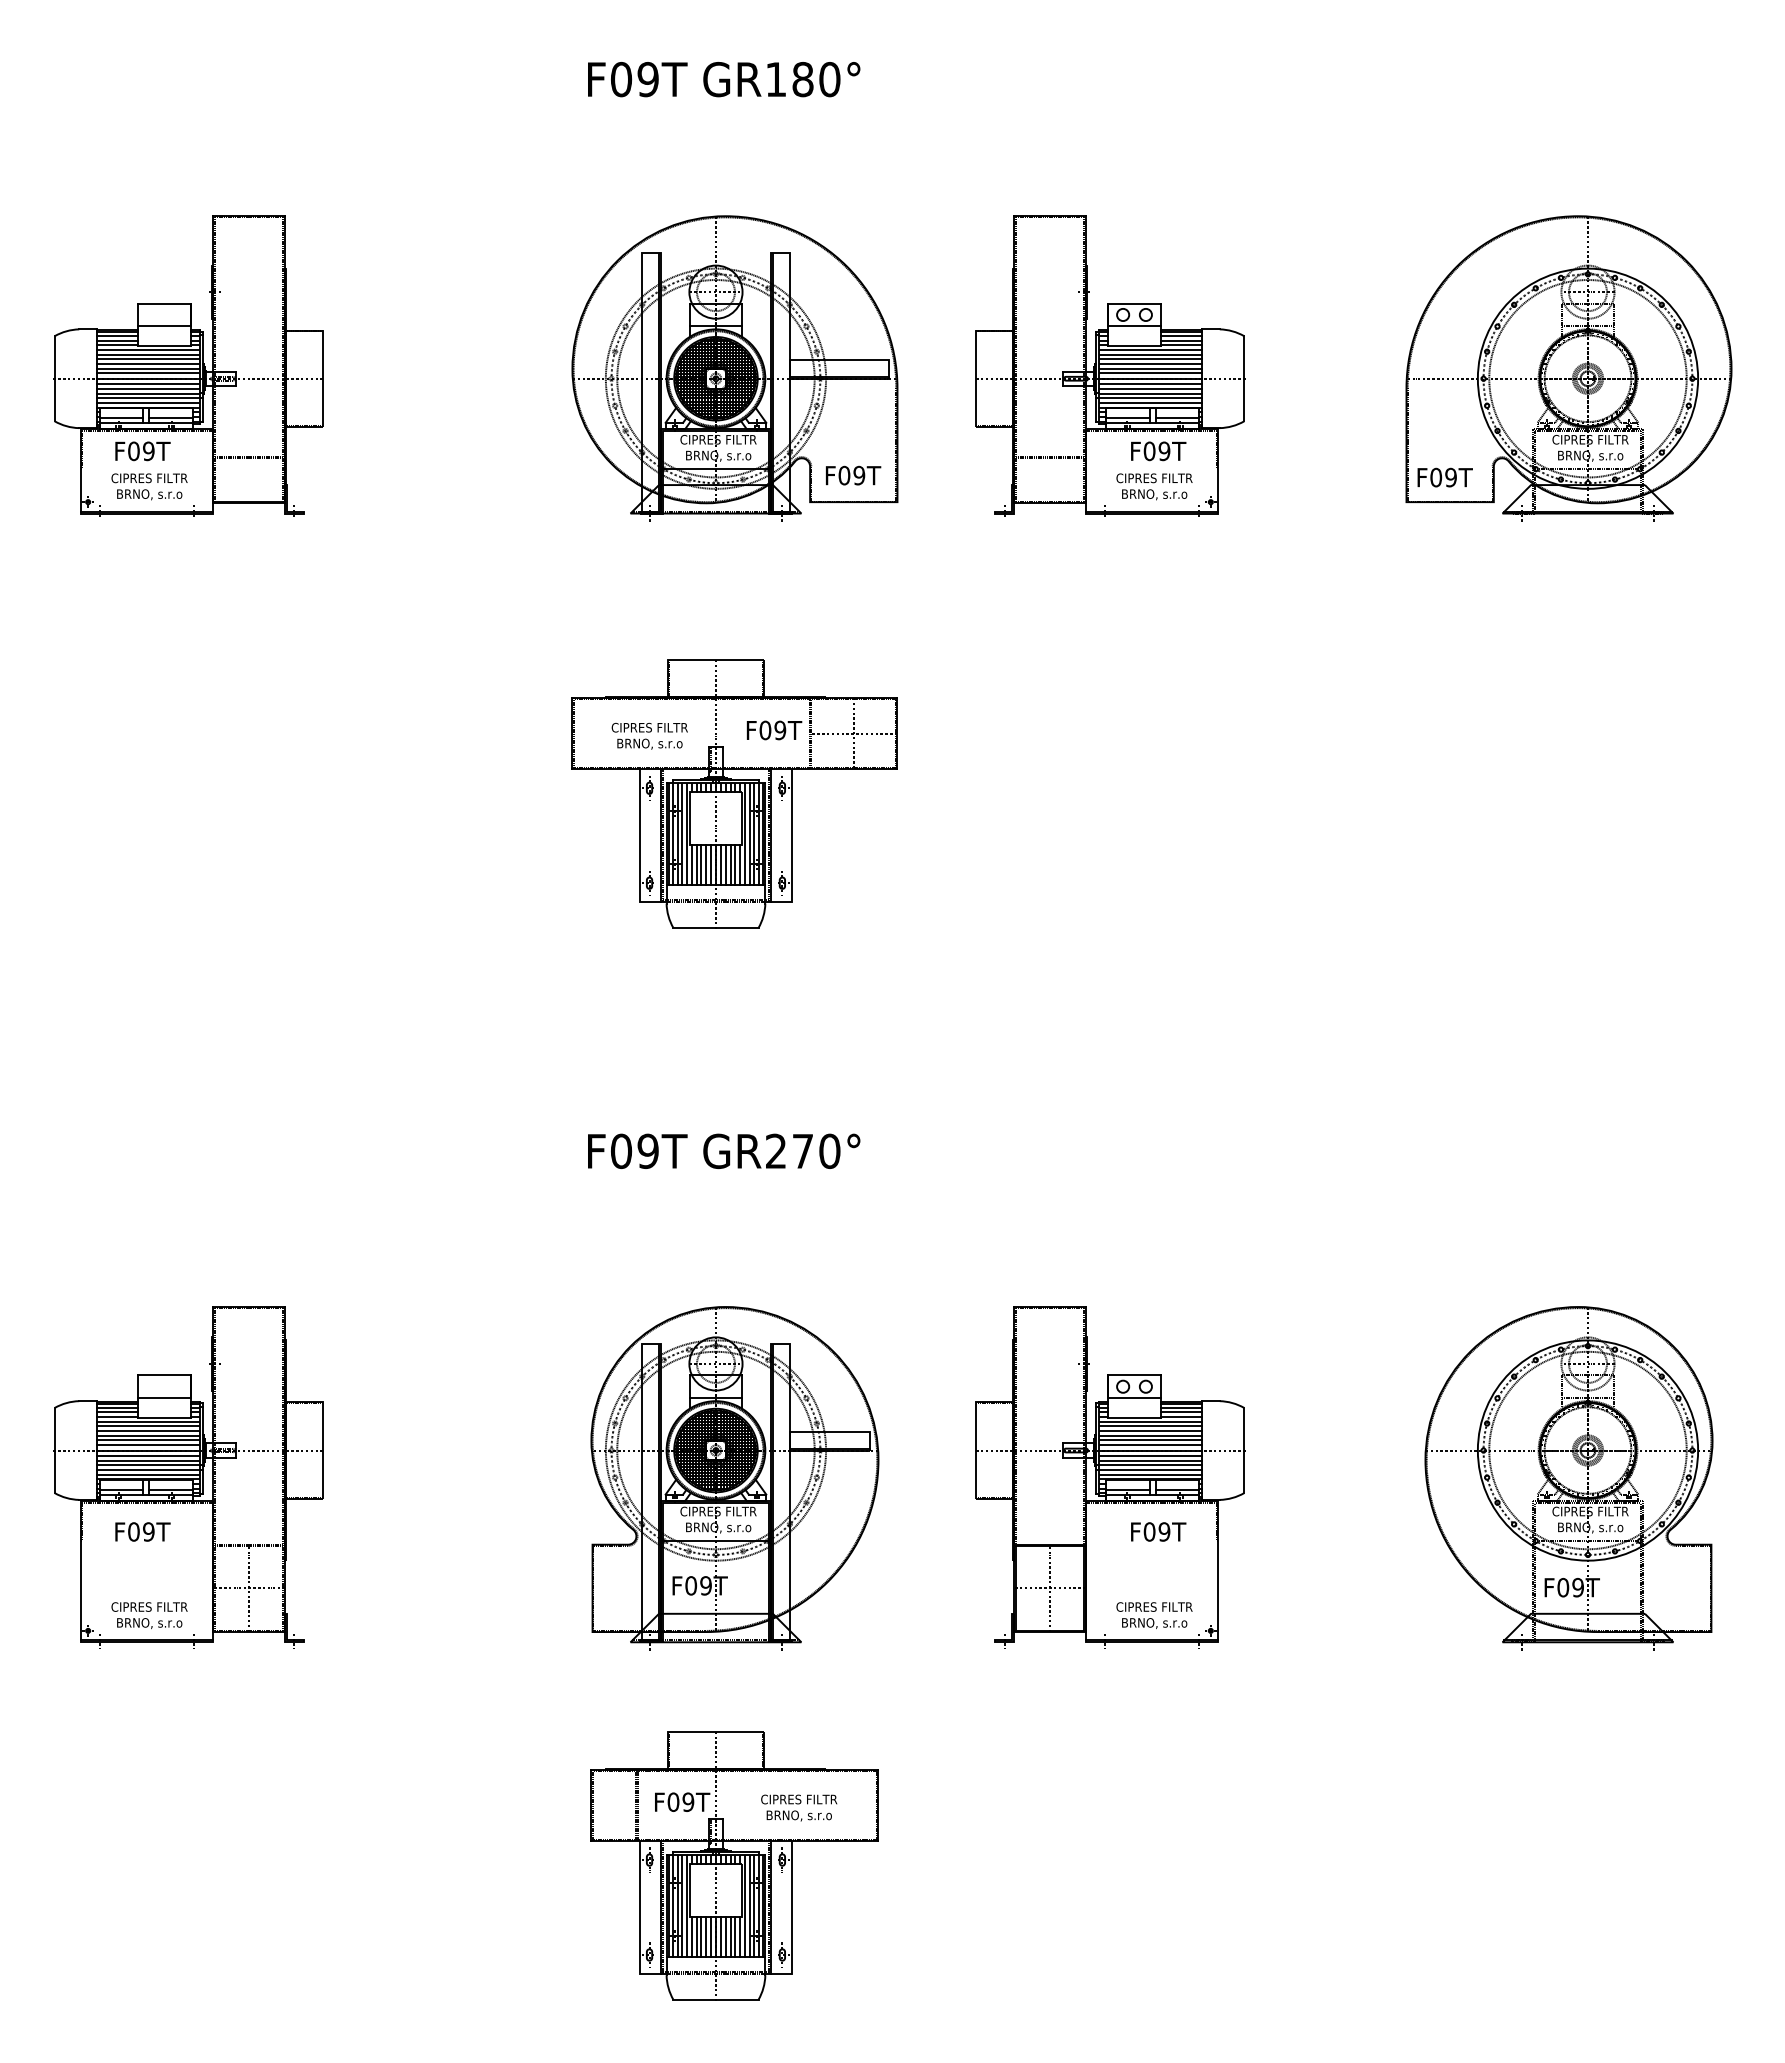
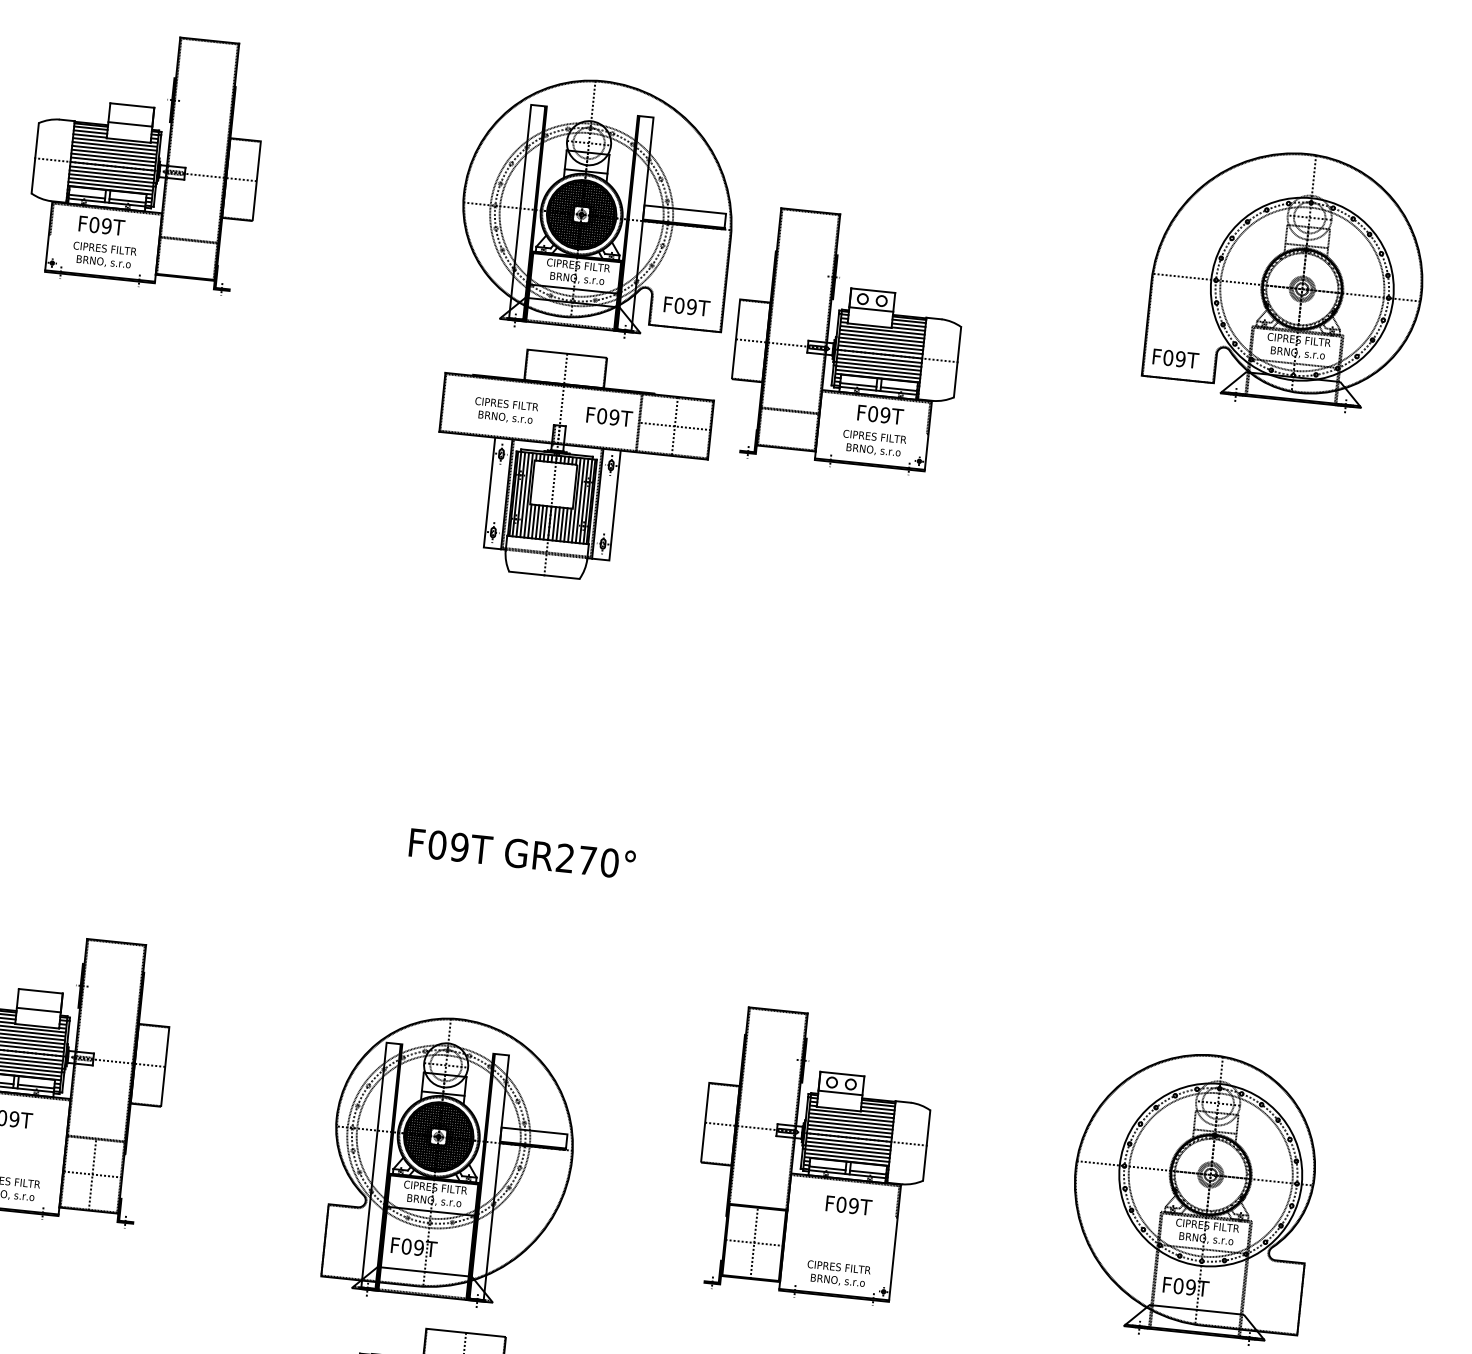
part: (1110, 365) -> (848, 339), moved
part: (734, 793) -> (571, 465), moved
part: (734, 1478) -> (451, 1161), moved

